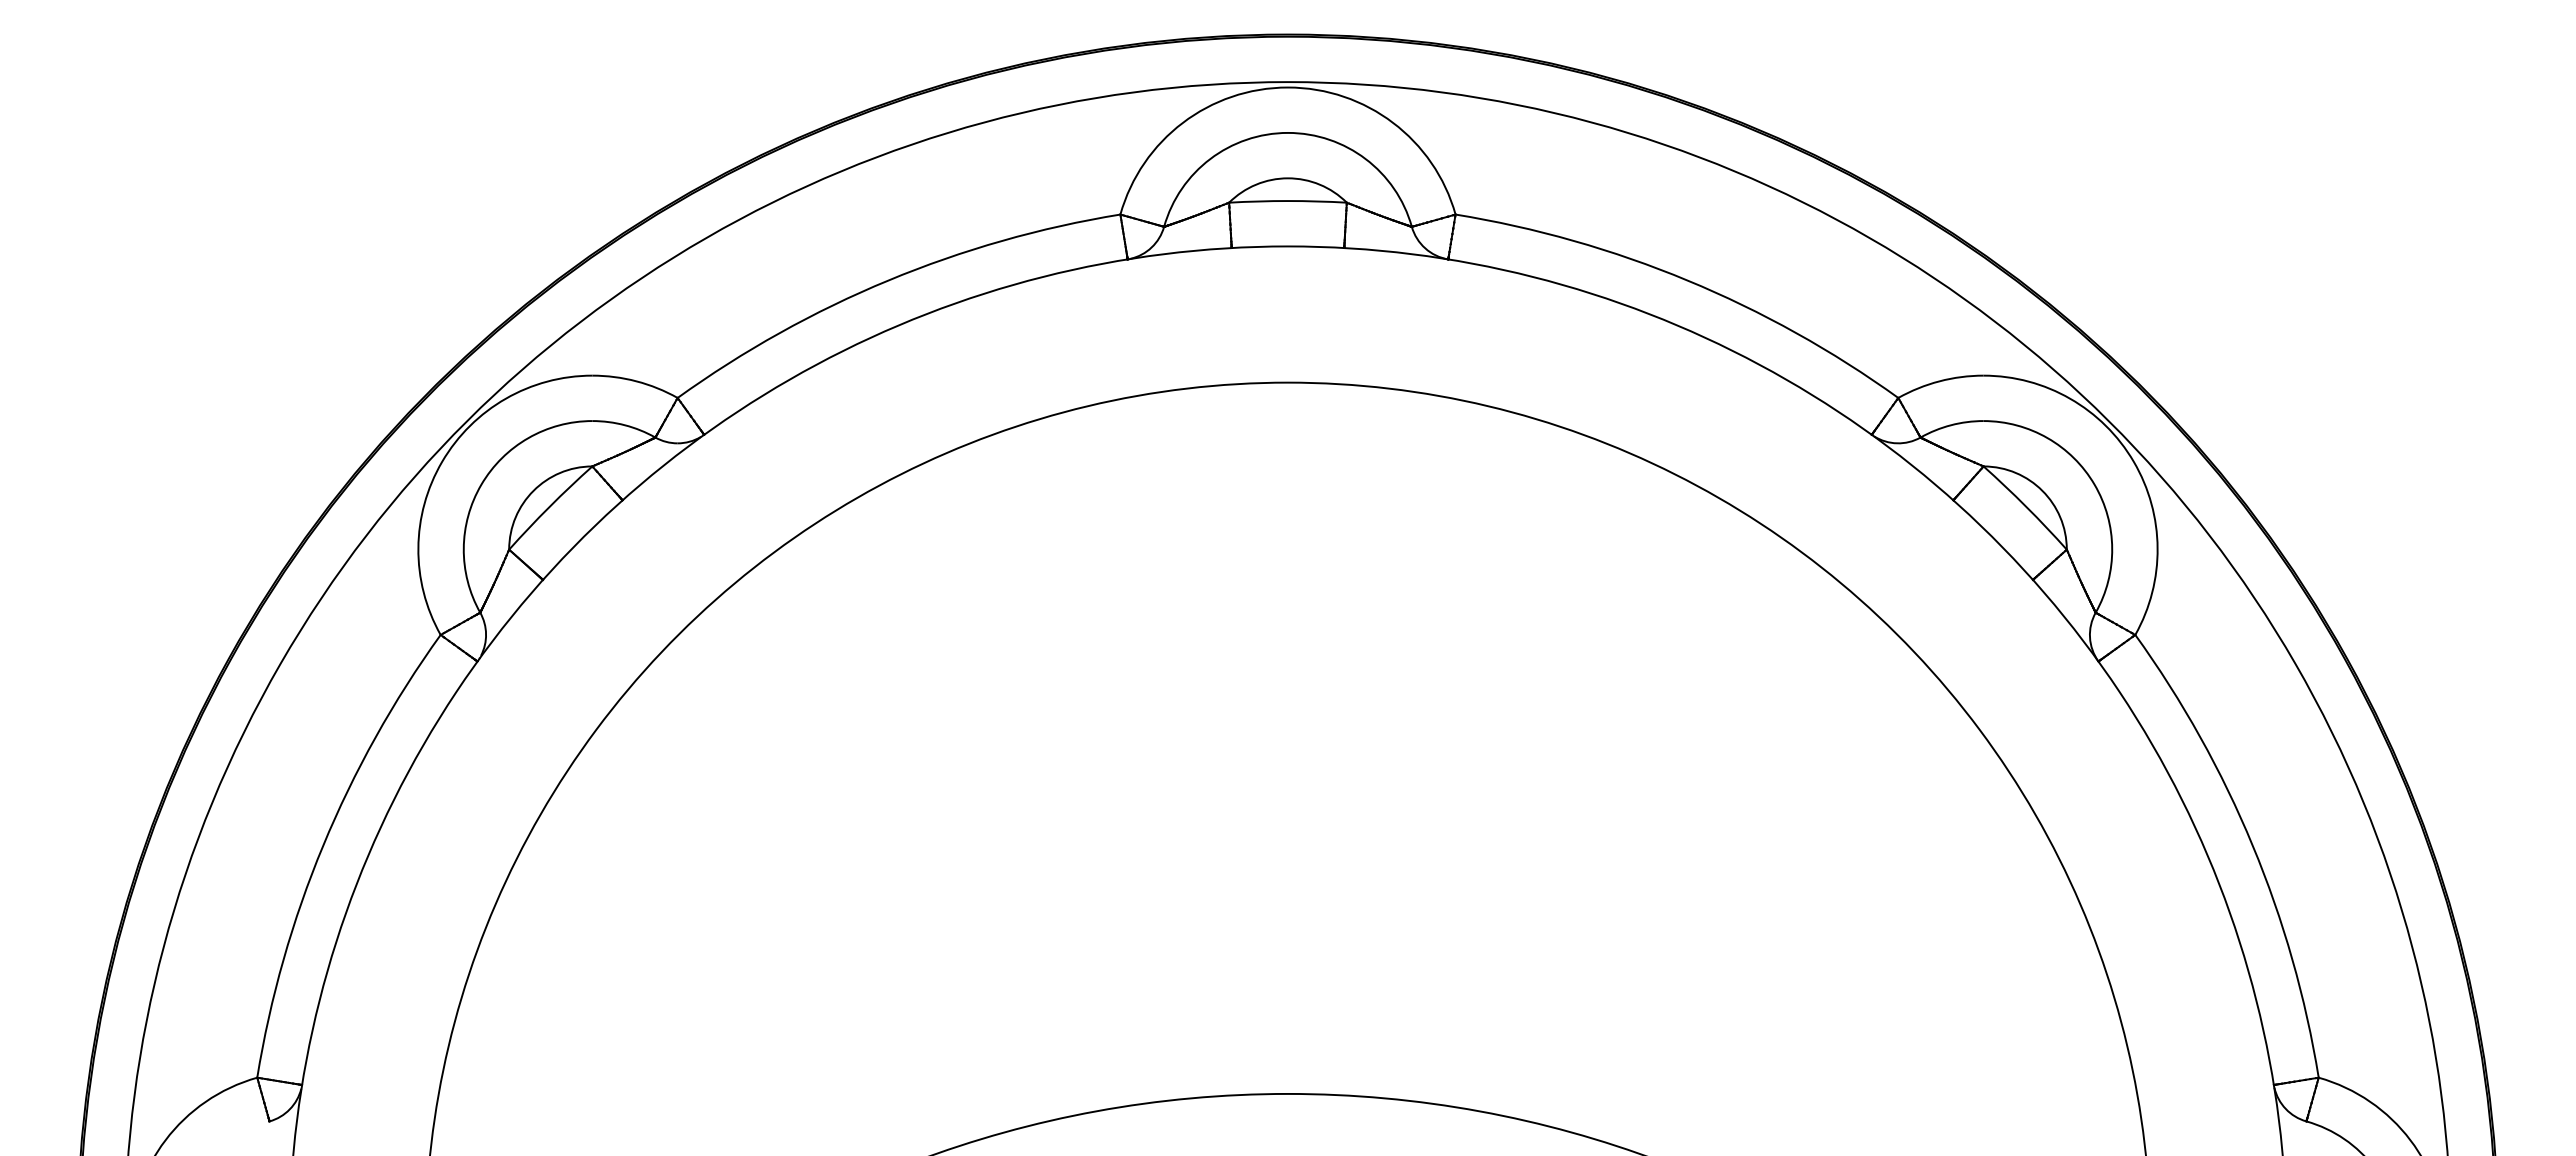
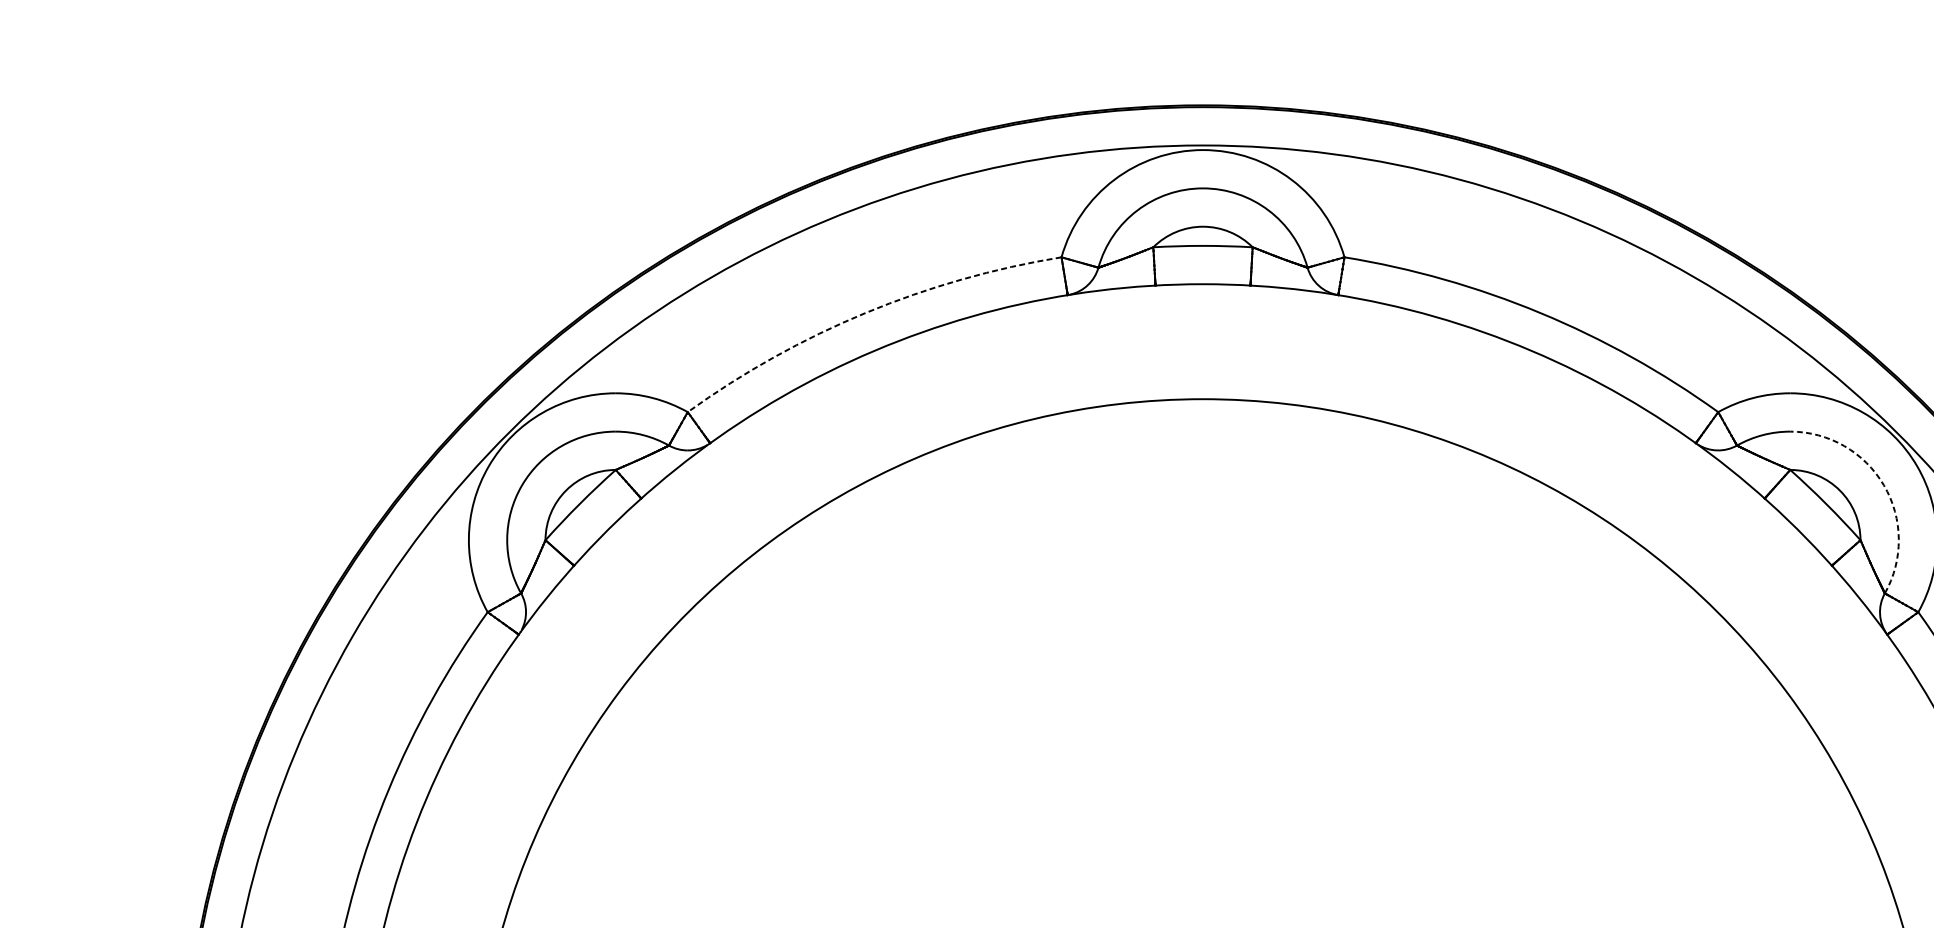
arc: (888, 280) -> (865, 312), solid -> dashed
arc: (2094, 484) -> (1883, 485), solid -> dashed

